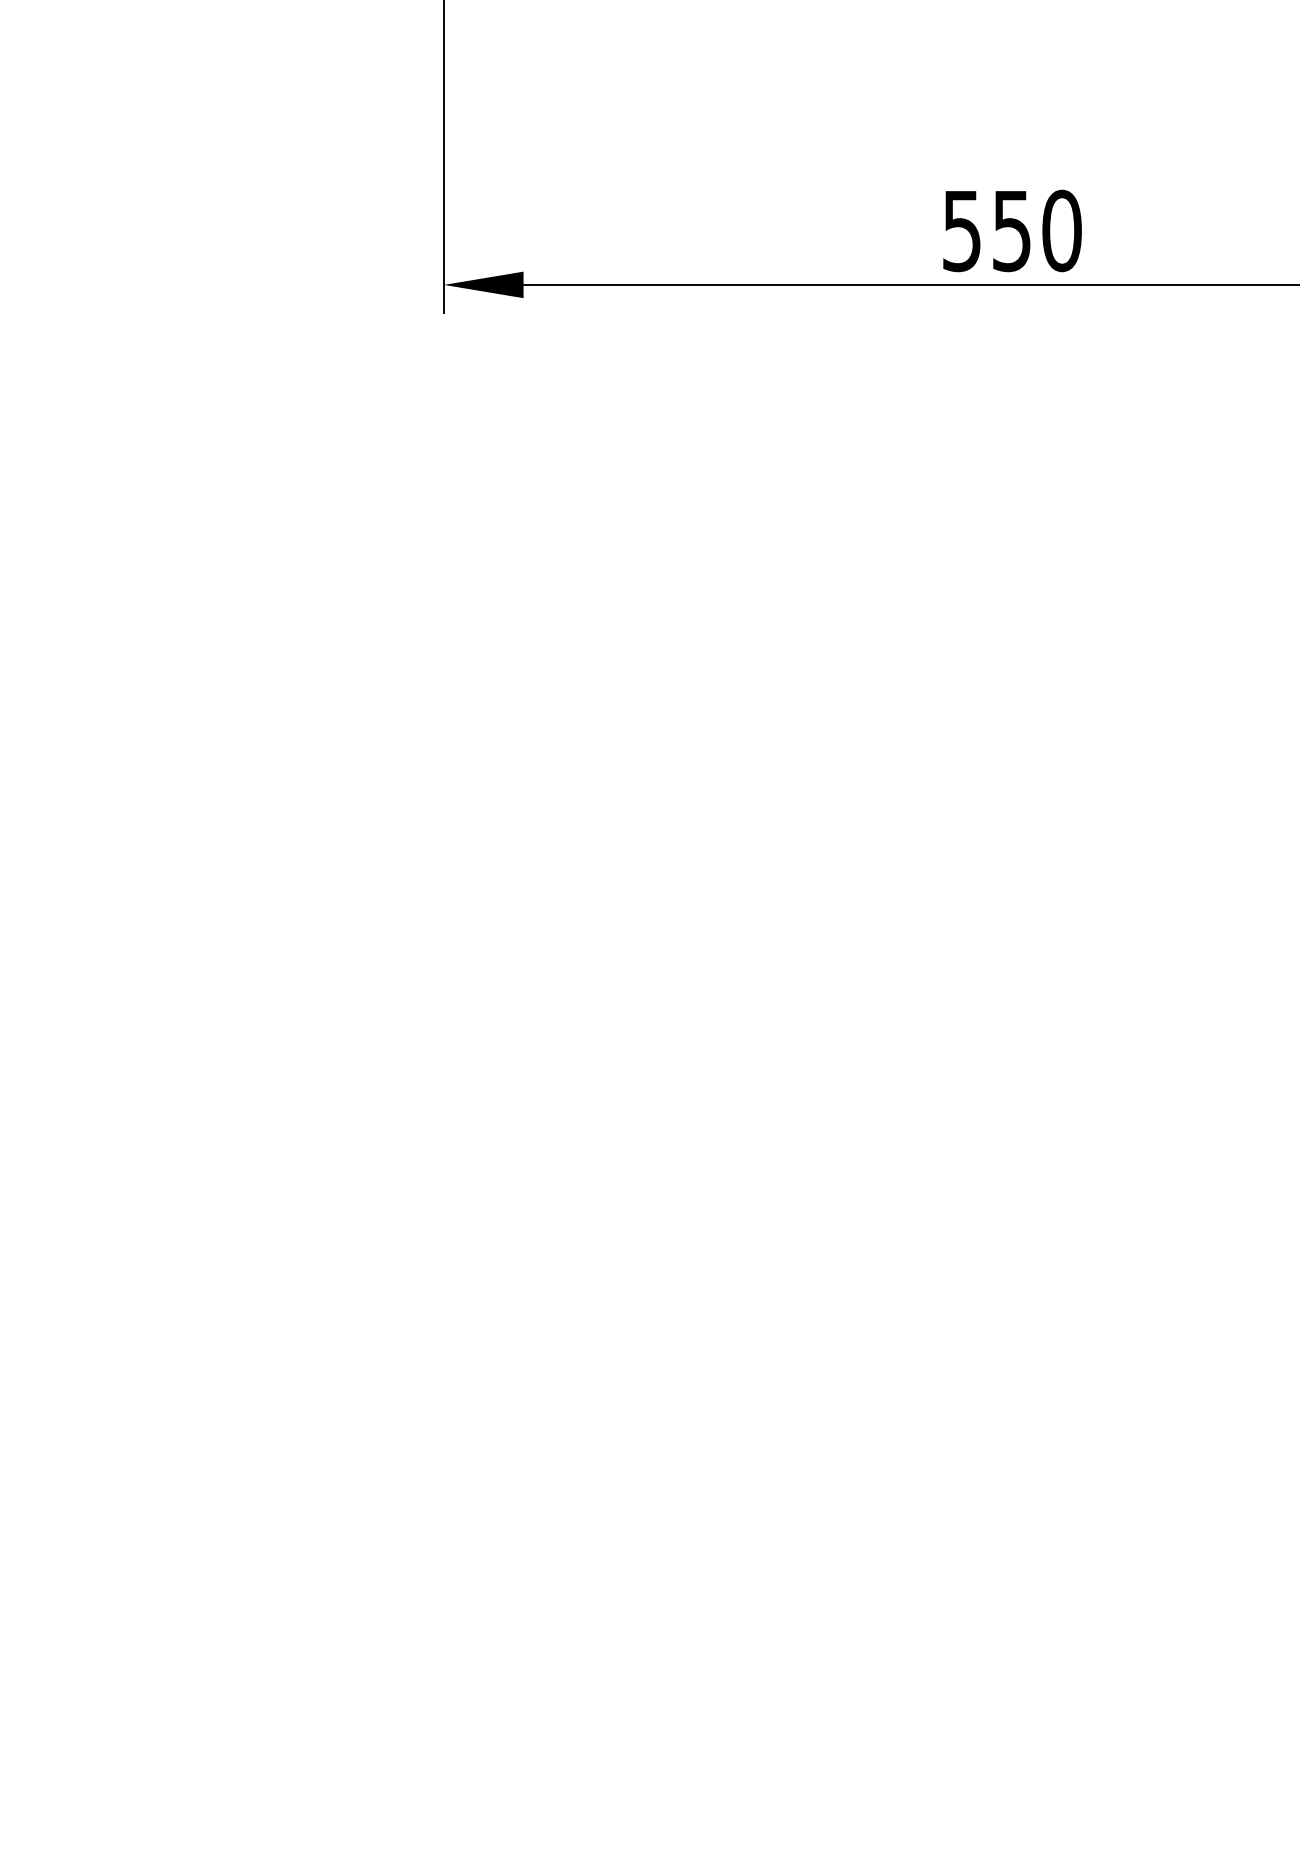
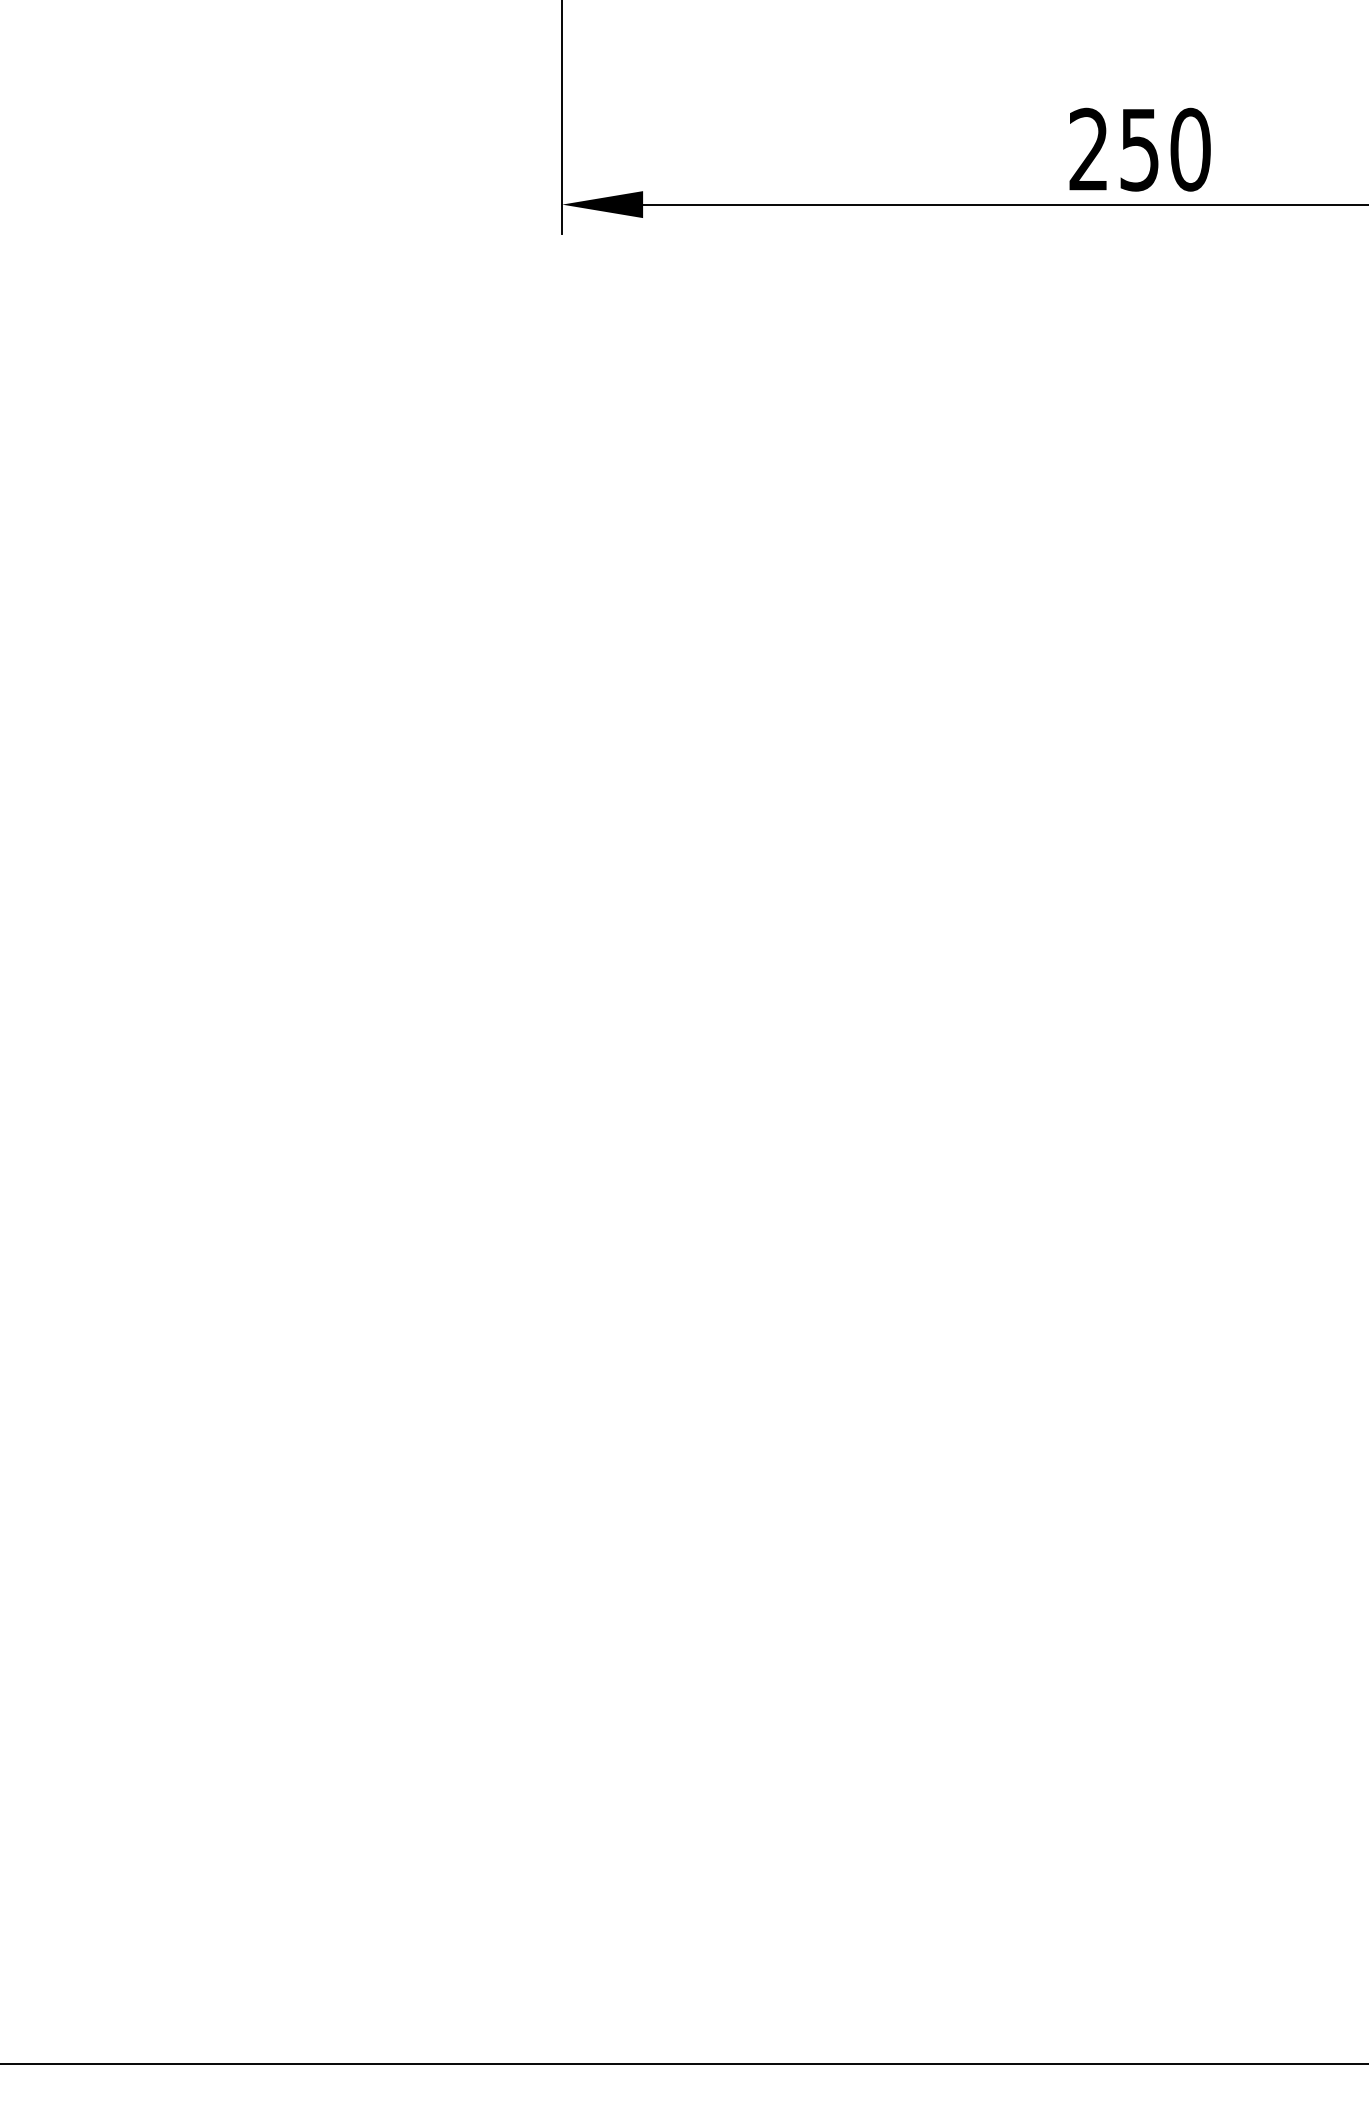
text: (961, 230) -> (1088, 149), 550 -> 250

